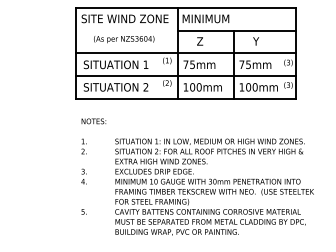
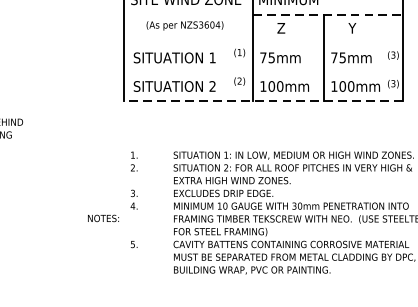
line: (237, 30) -> (328, 14), solid -> dashed
line: (186, 53) -> (264, 43), removed
line: (186, 75) -> (264, 71), removed
line: (186, 98) -> (264, 100), solid -> dashed
text: (93, 121) -> (102, 218), moved

